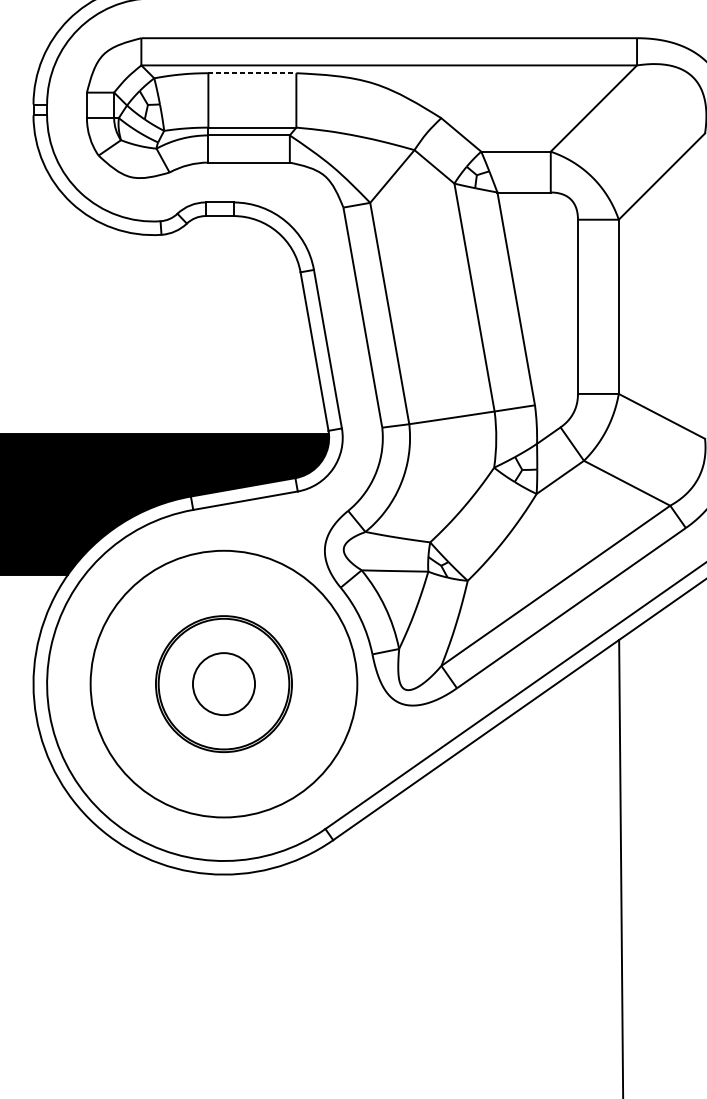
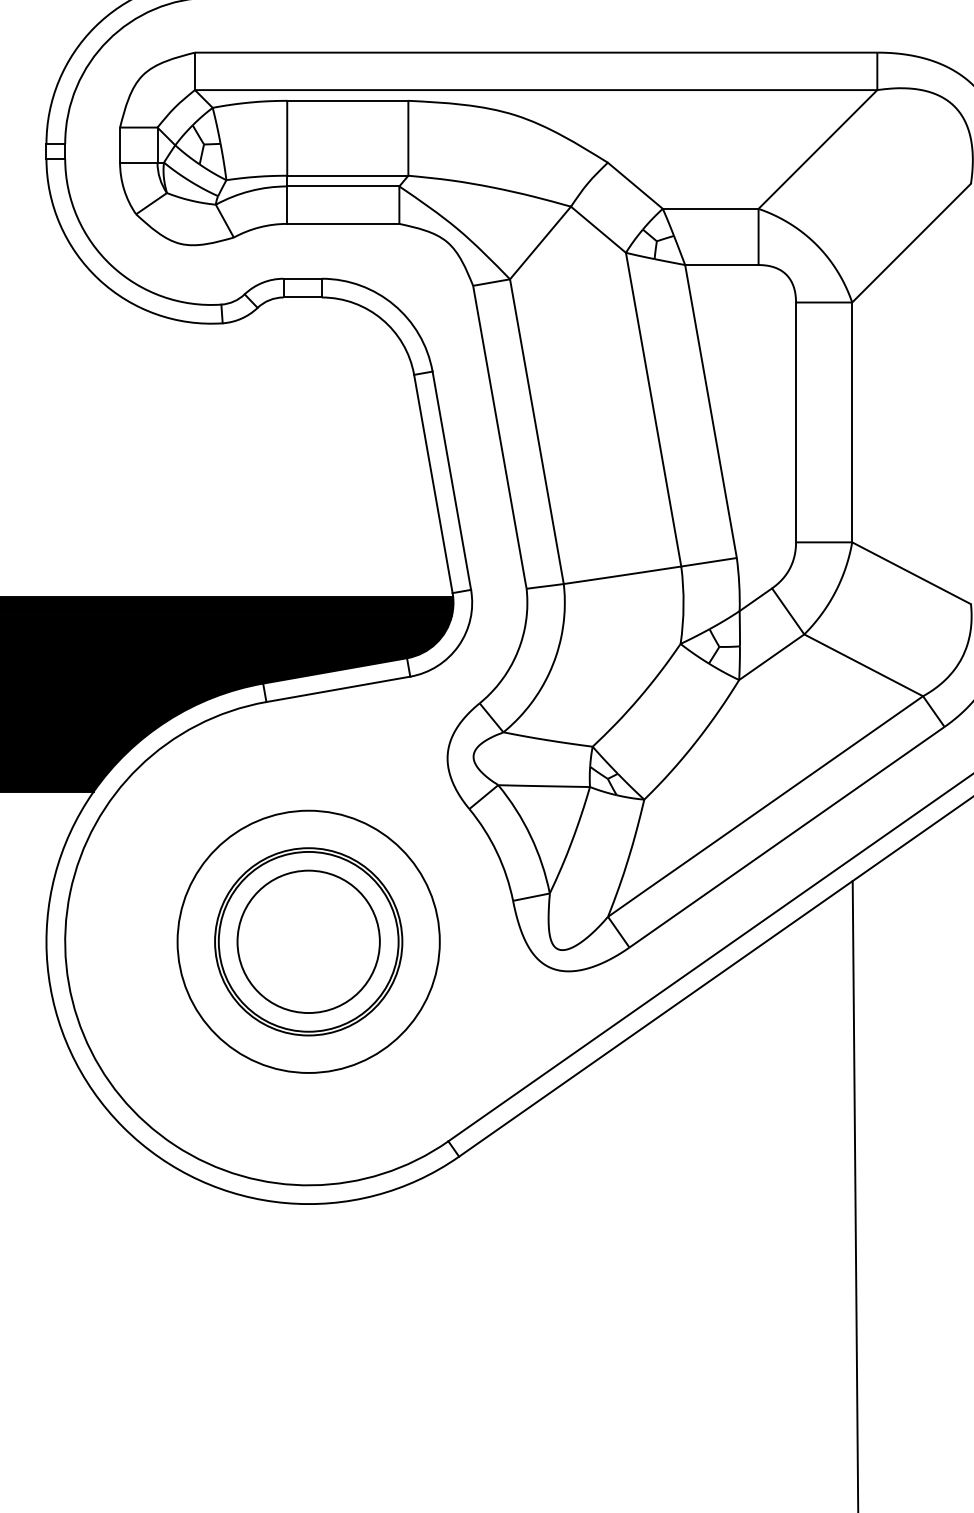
line: (252, 72) -> (347, 100), dashed -> solid
circle: (223, 683) -> (308, 941), size x0.71
circle: (223, 683) -> (308, 941), size x1.67

